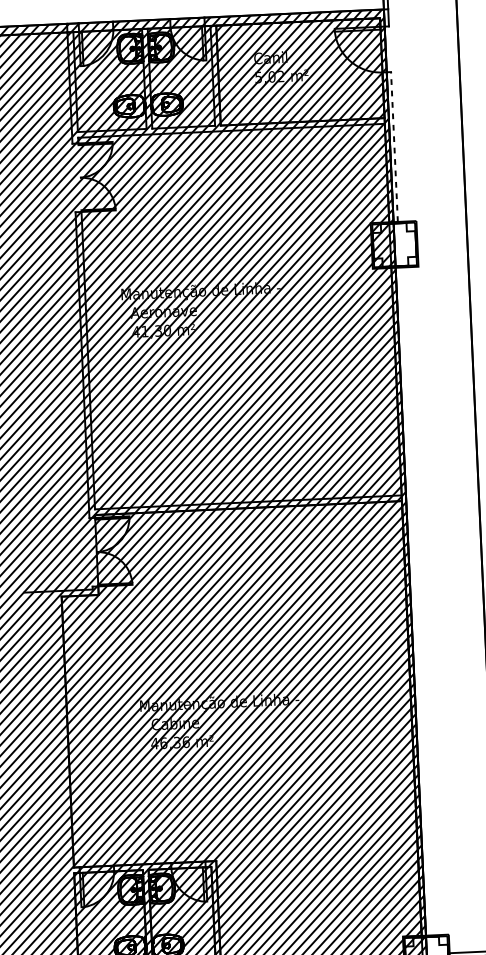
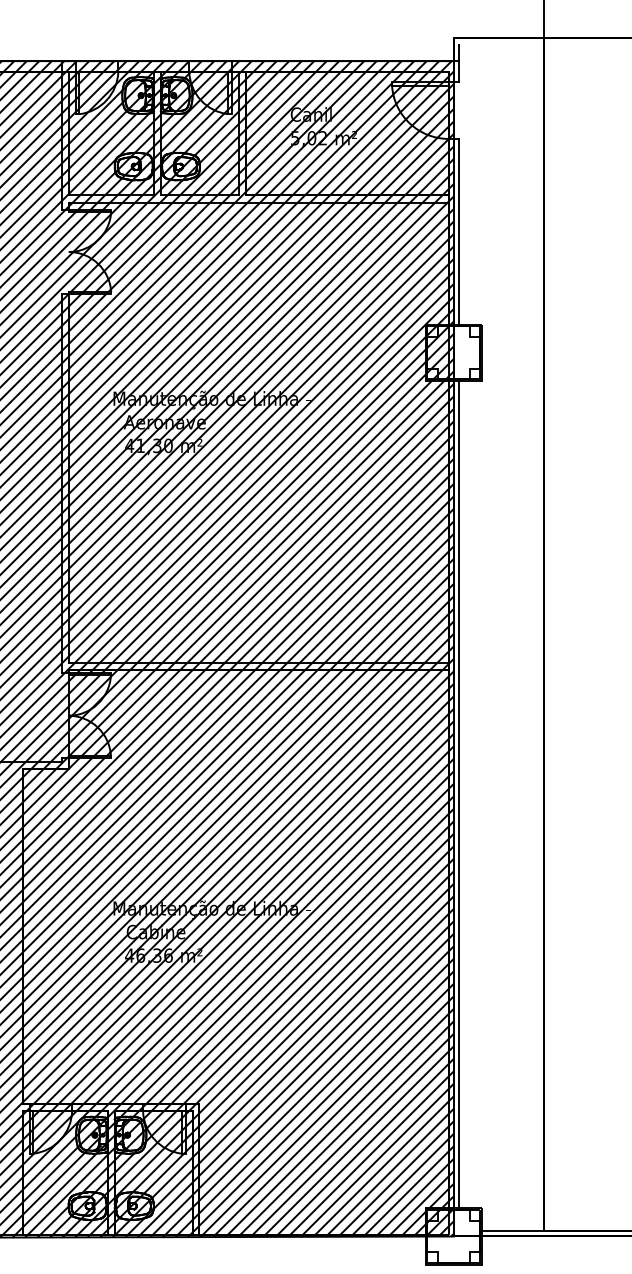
line: (394, 146) -> (459, 231), dashed -> solid
line: (415, 600) -> (459, 793), added

